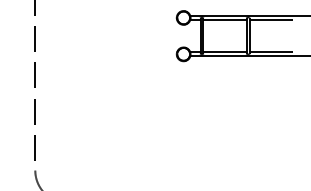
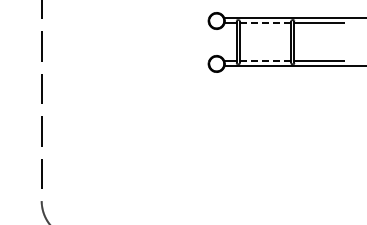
line: (225, 20) -> (265, 23), solid -> dashed
line: (225, 52) -> (265, 61), solid -> dashed

